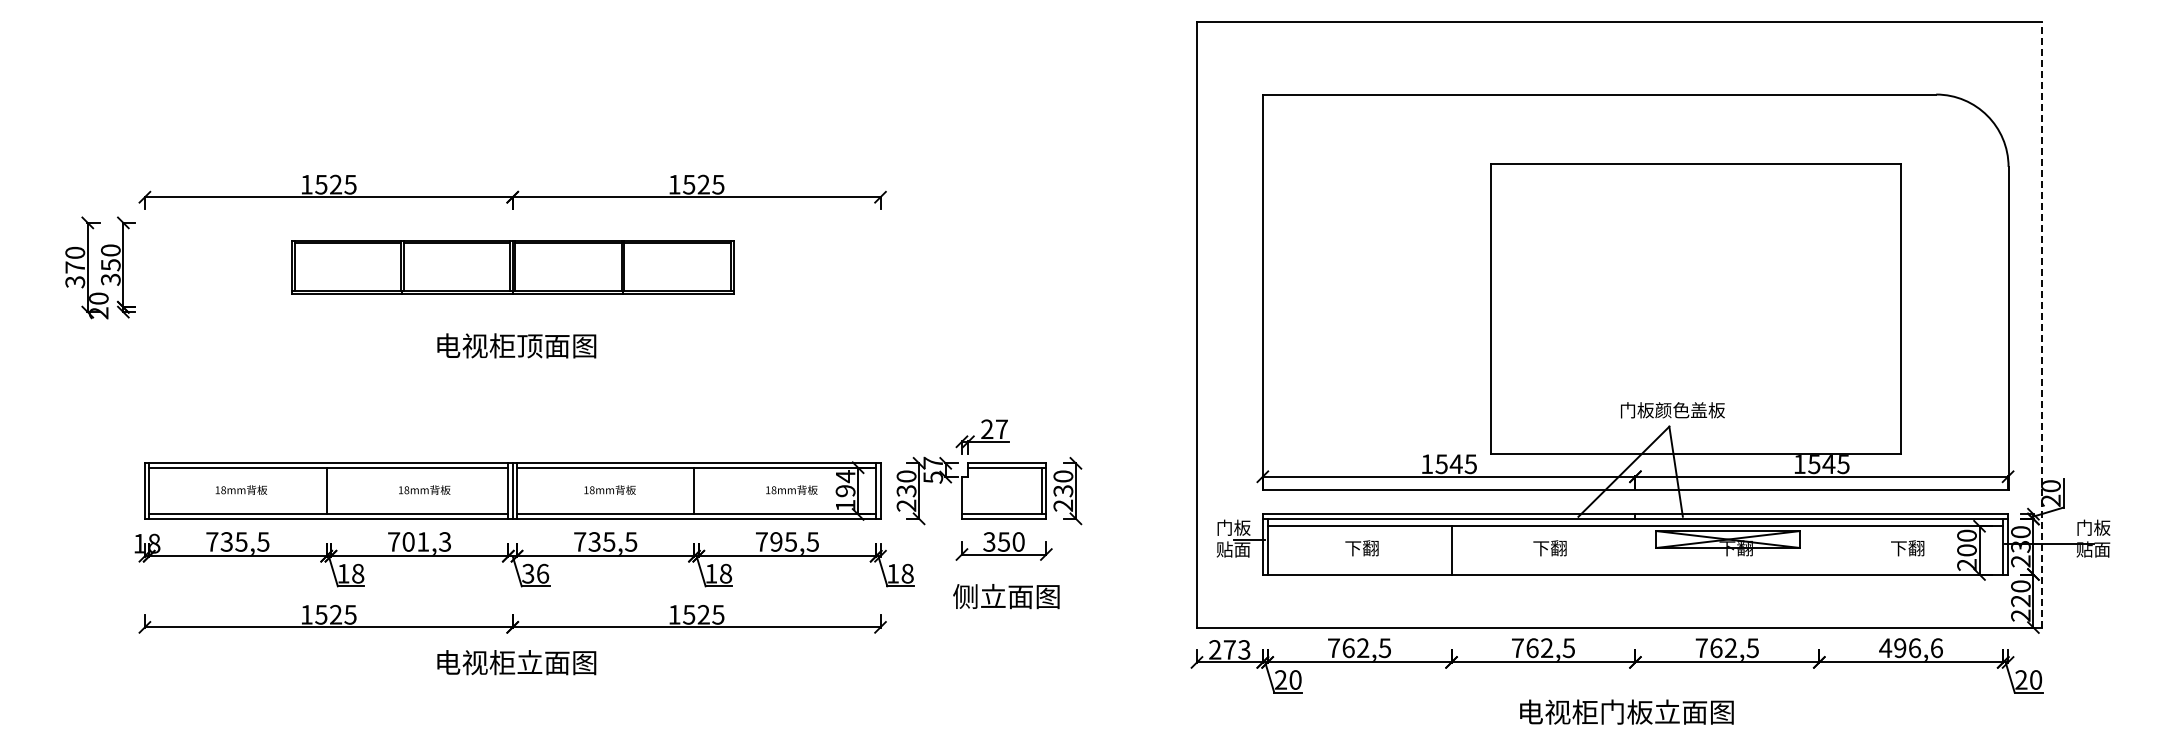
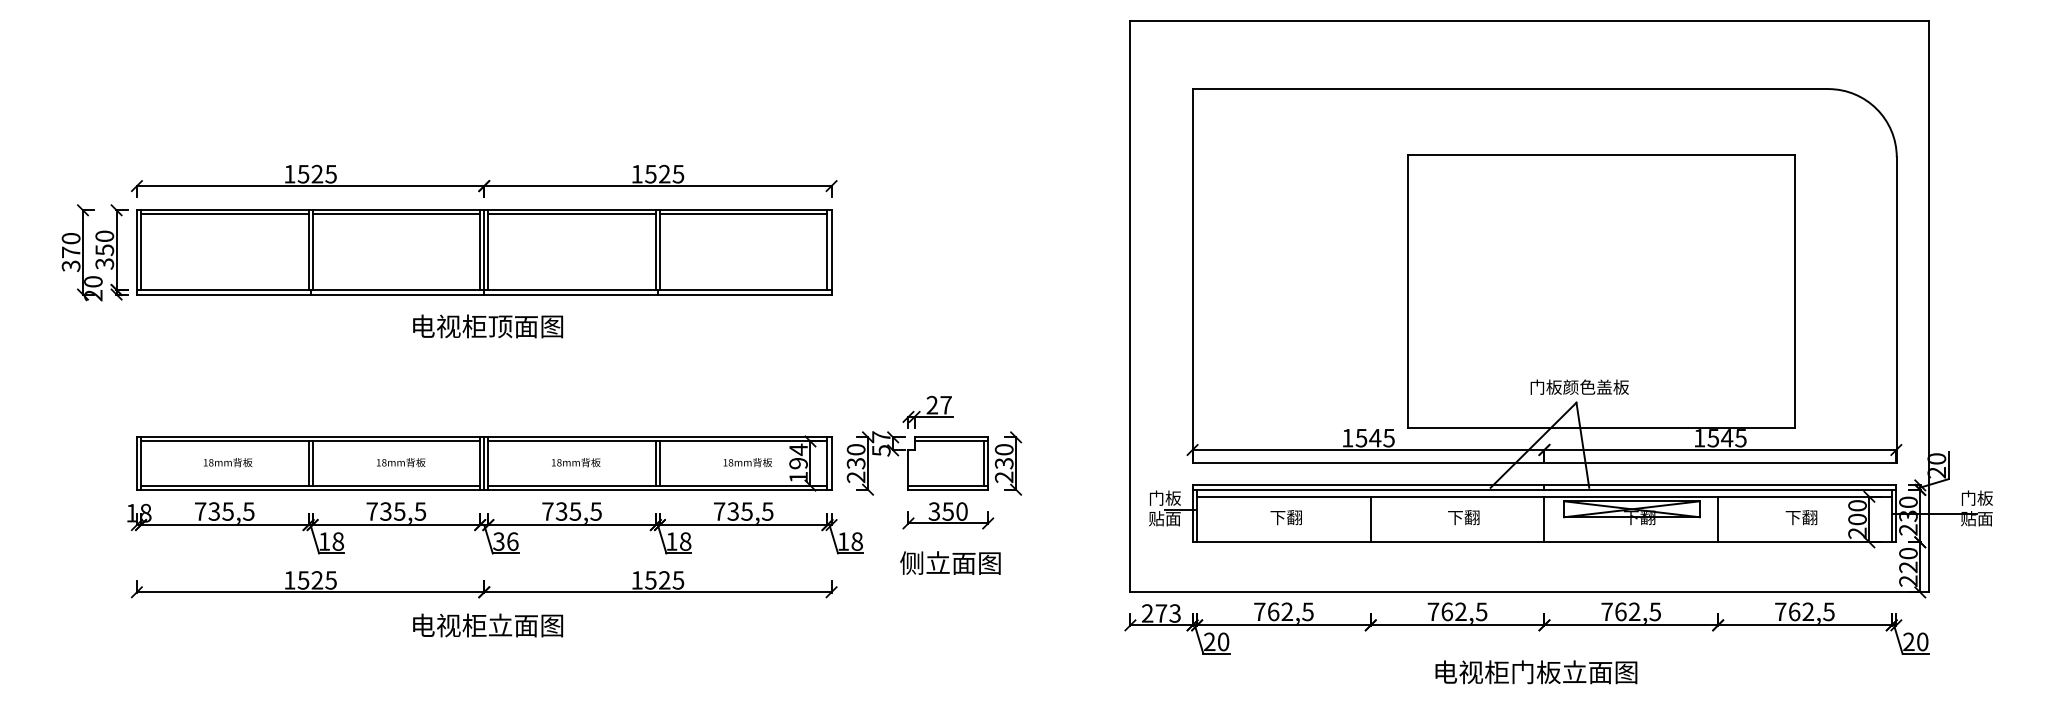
part: (512, 267) -> (484, 252), size x1.67
line: (2042, 324) -> (1928, 306), dashed -> solid
line: (330, 490) -> (312, 462), added
line: (698, 490) -> (659, 462), added
text: (426, 541) -> (402, 511), 701,3 -> 735,5
text: (776, 541) -> (733, 511), 795,5 -> 735,5
line: (1635, 550) -> (1544, 519), added
line: (1819, 550) -> (1718, 519), added
text: (1910, 648) -> (1804, 612), 496,6 -> 762,5

